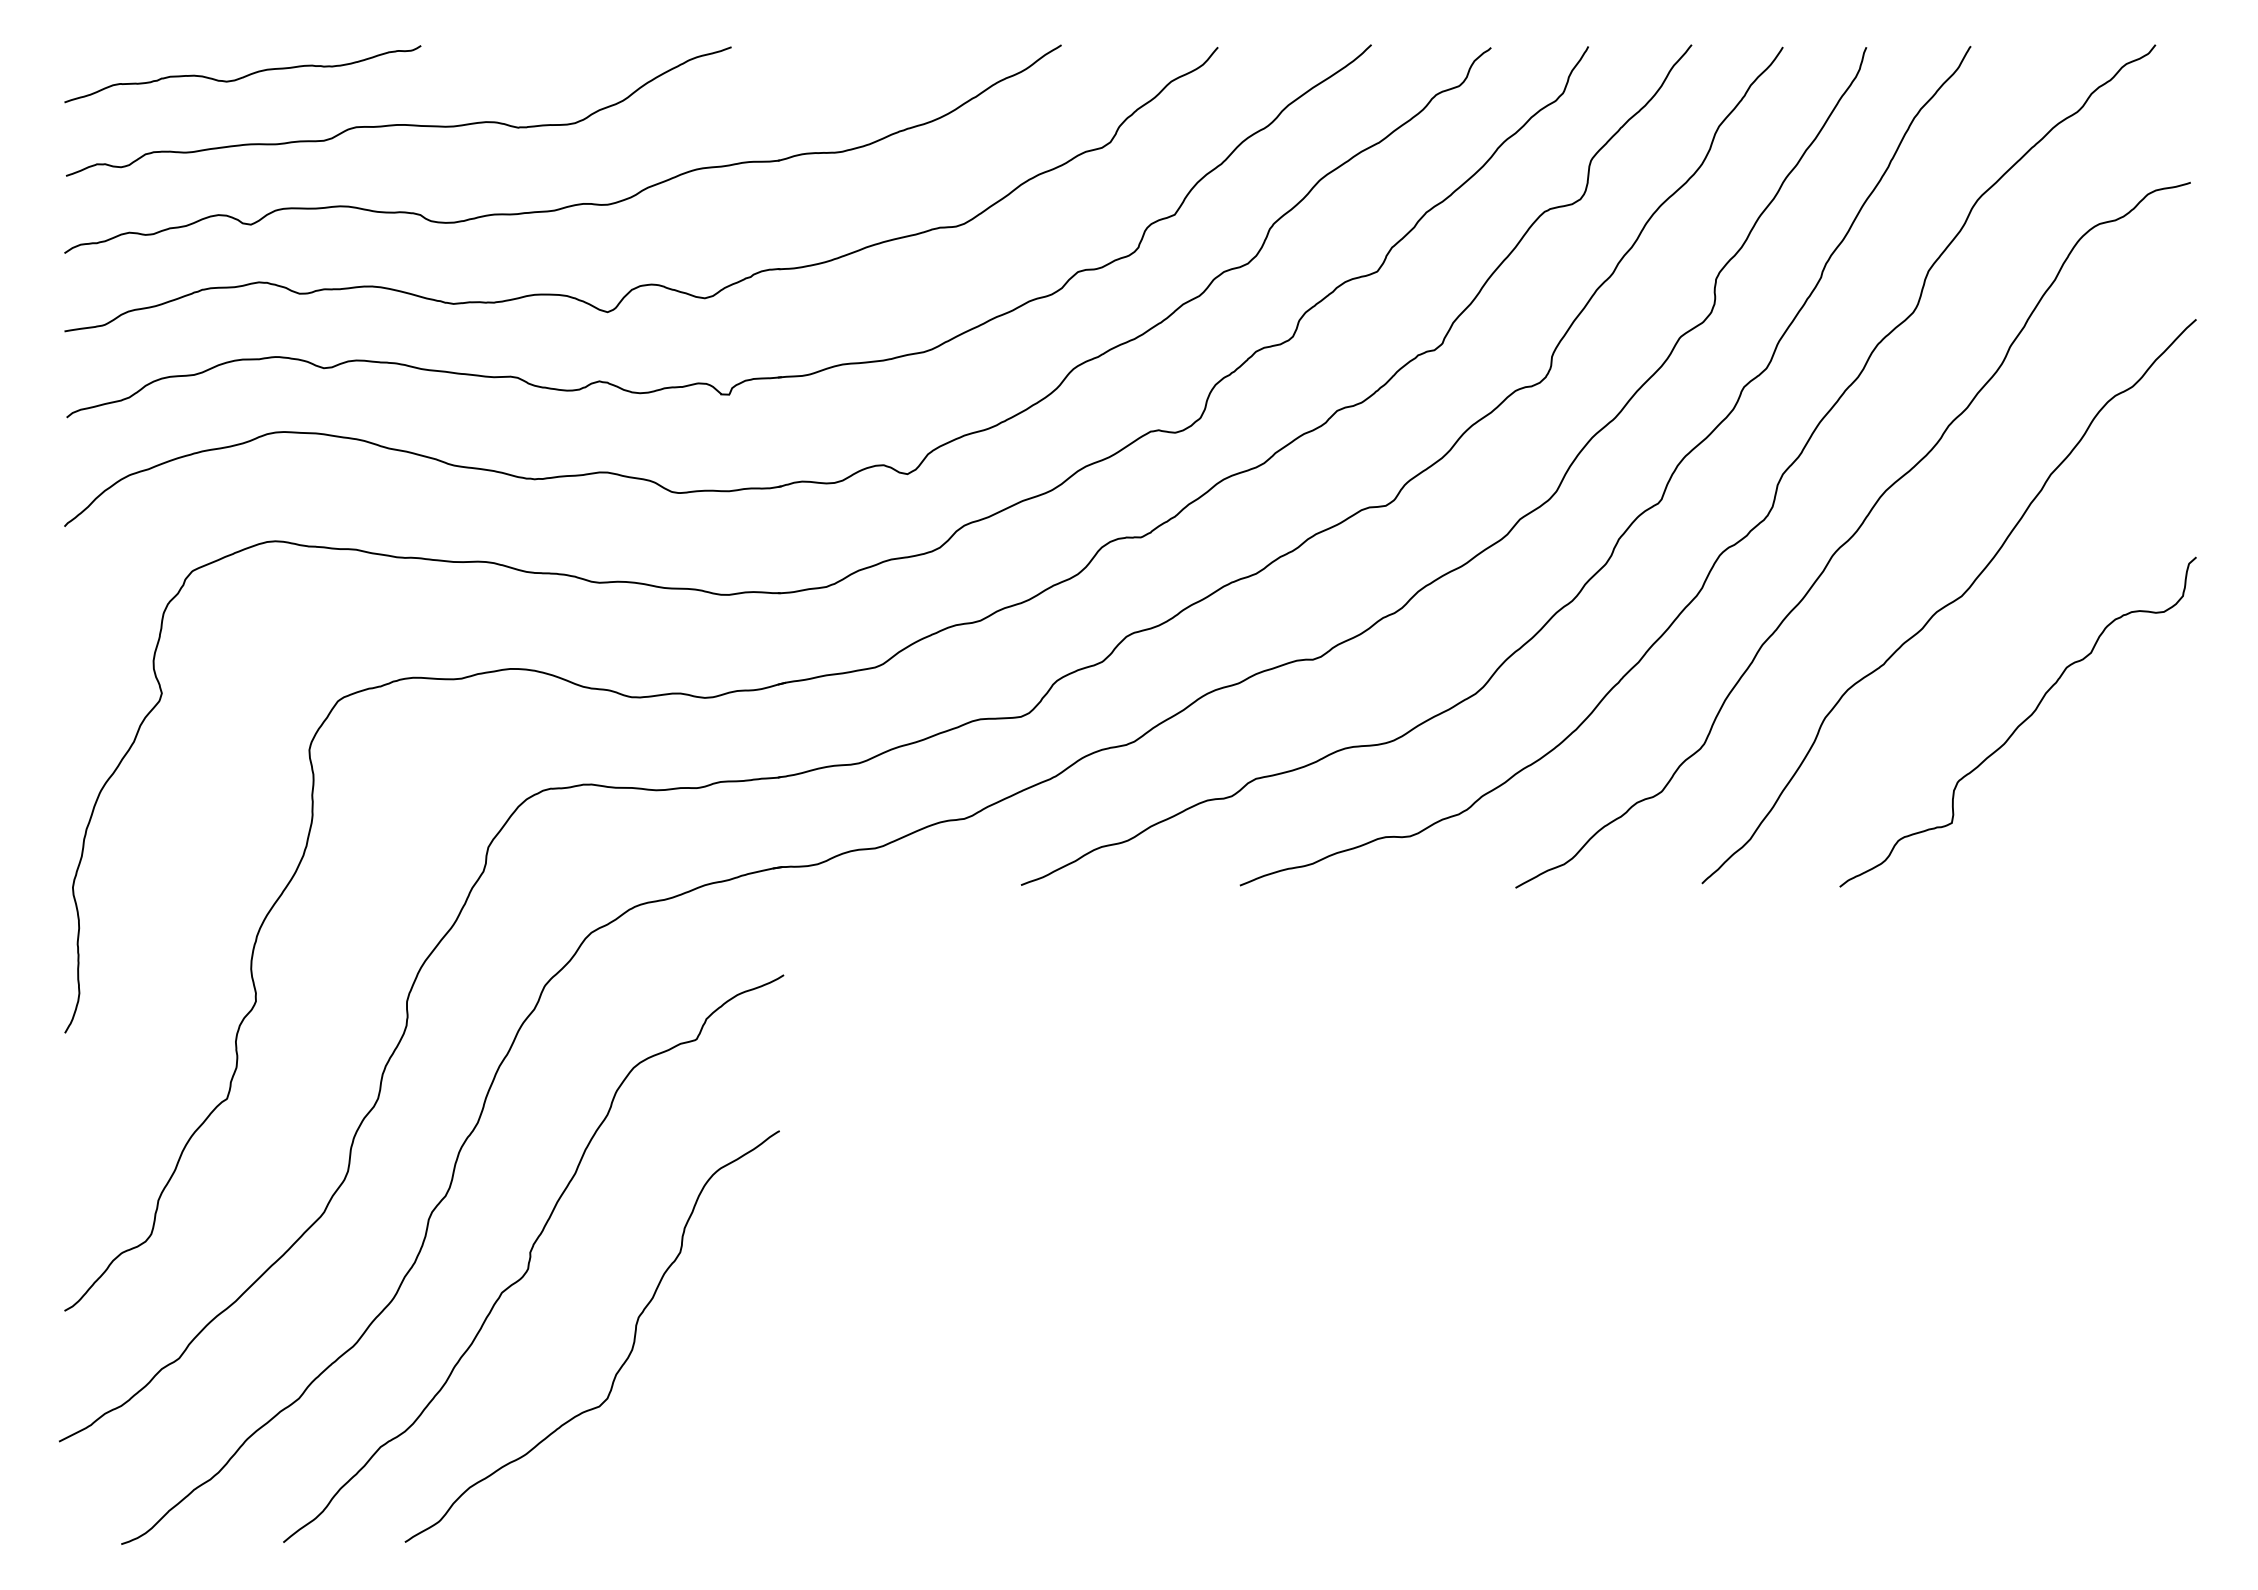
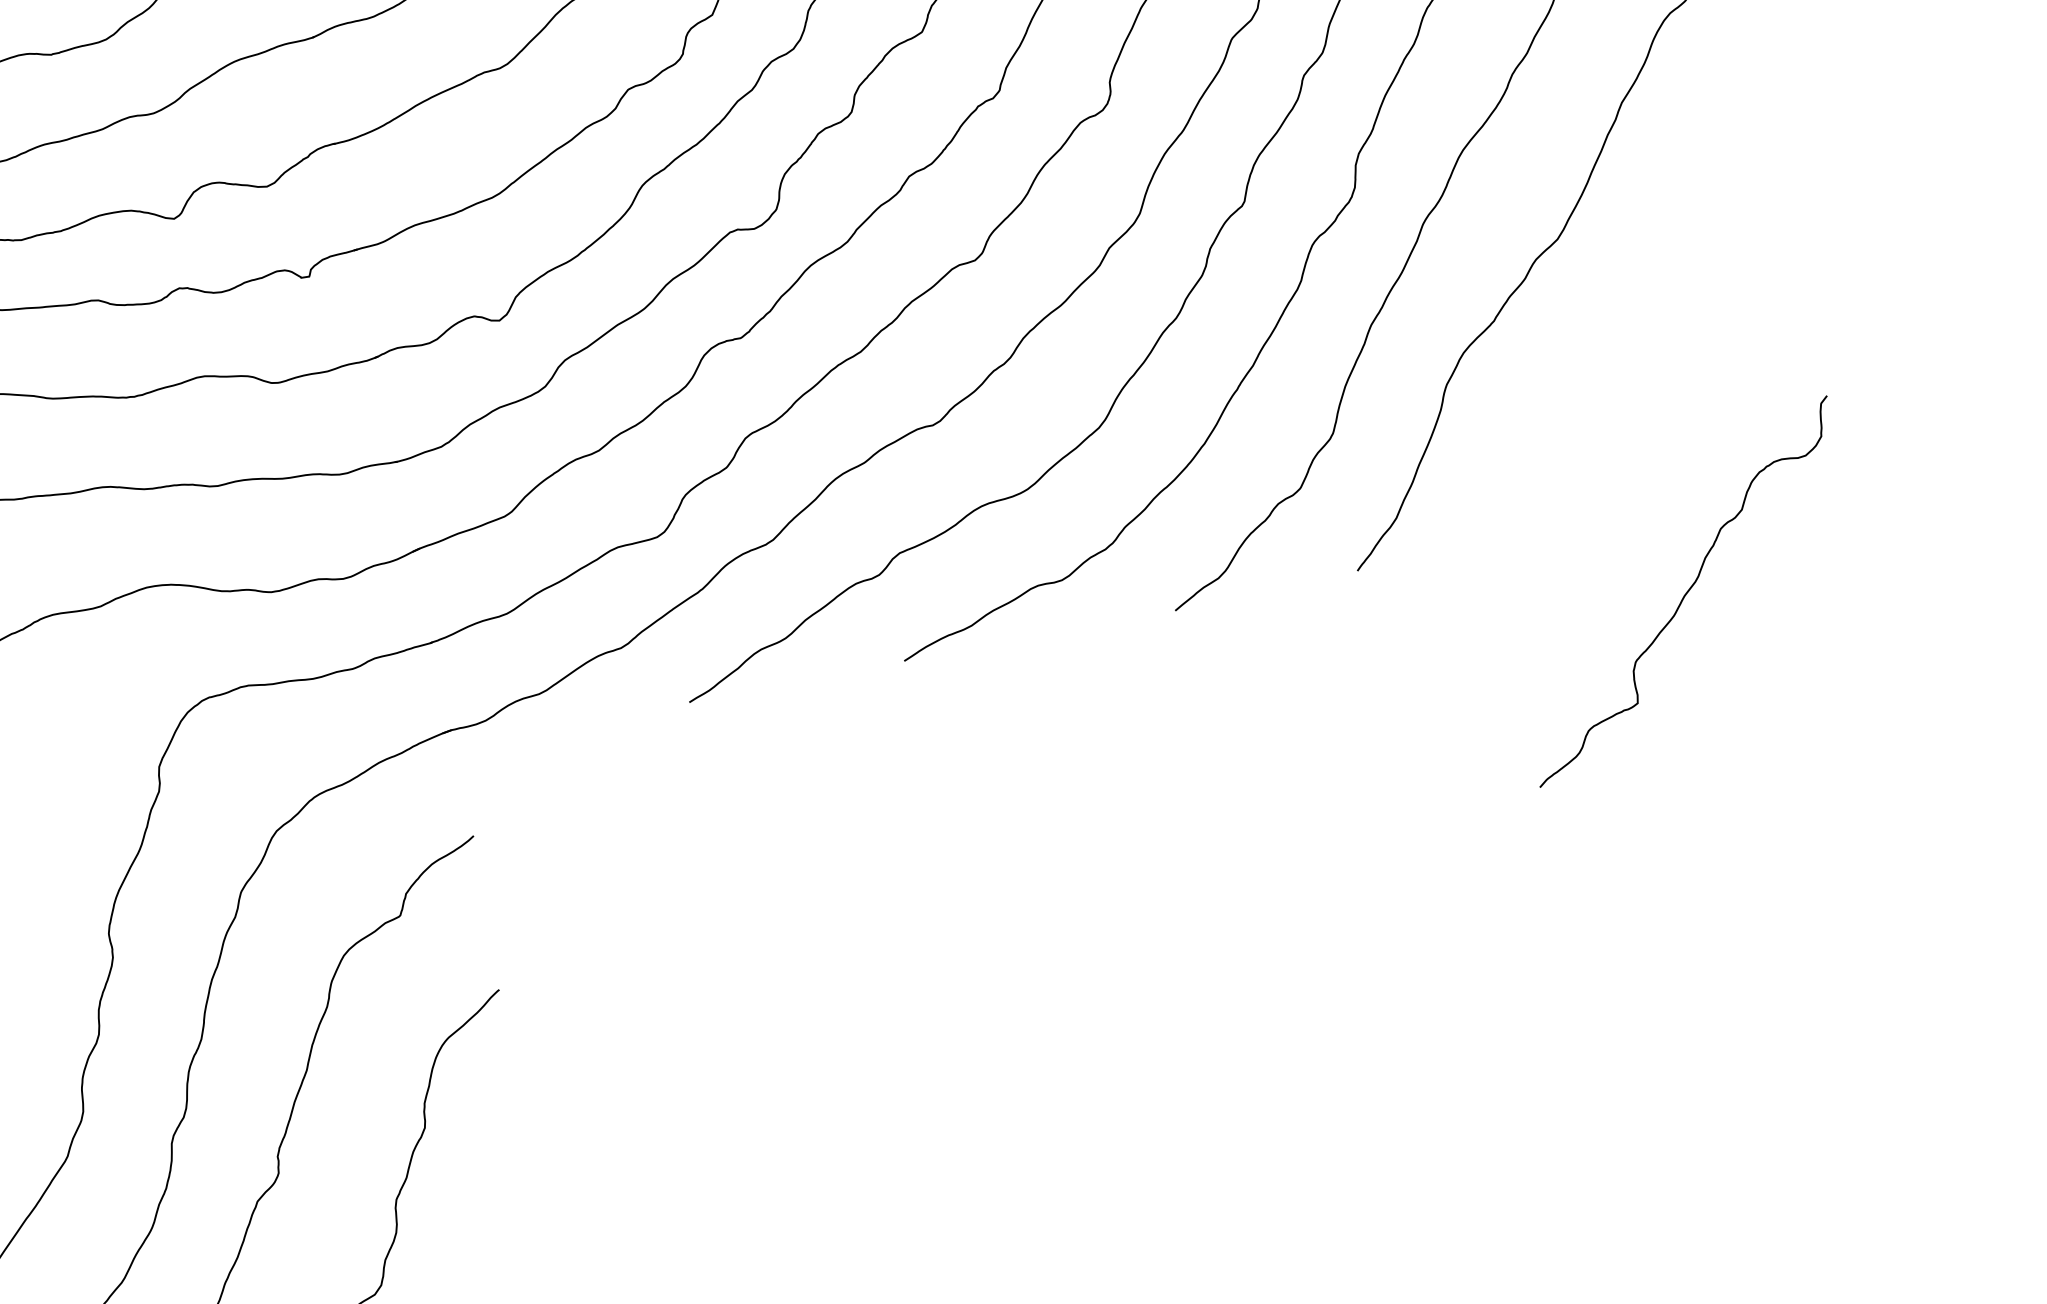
curve: (2020, 723) -> (1686, 592), moved

